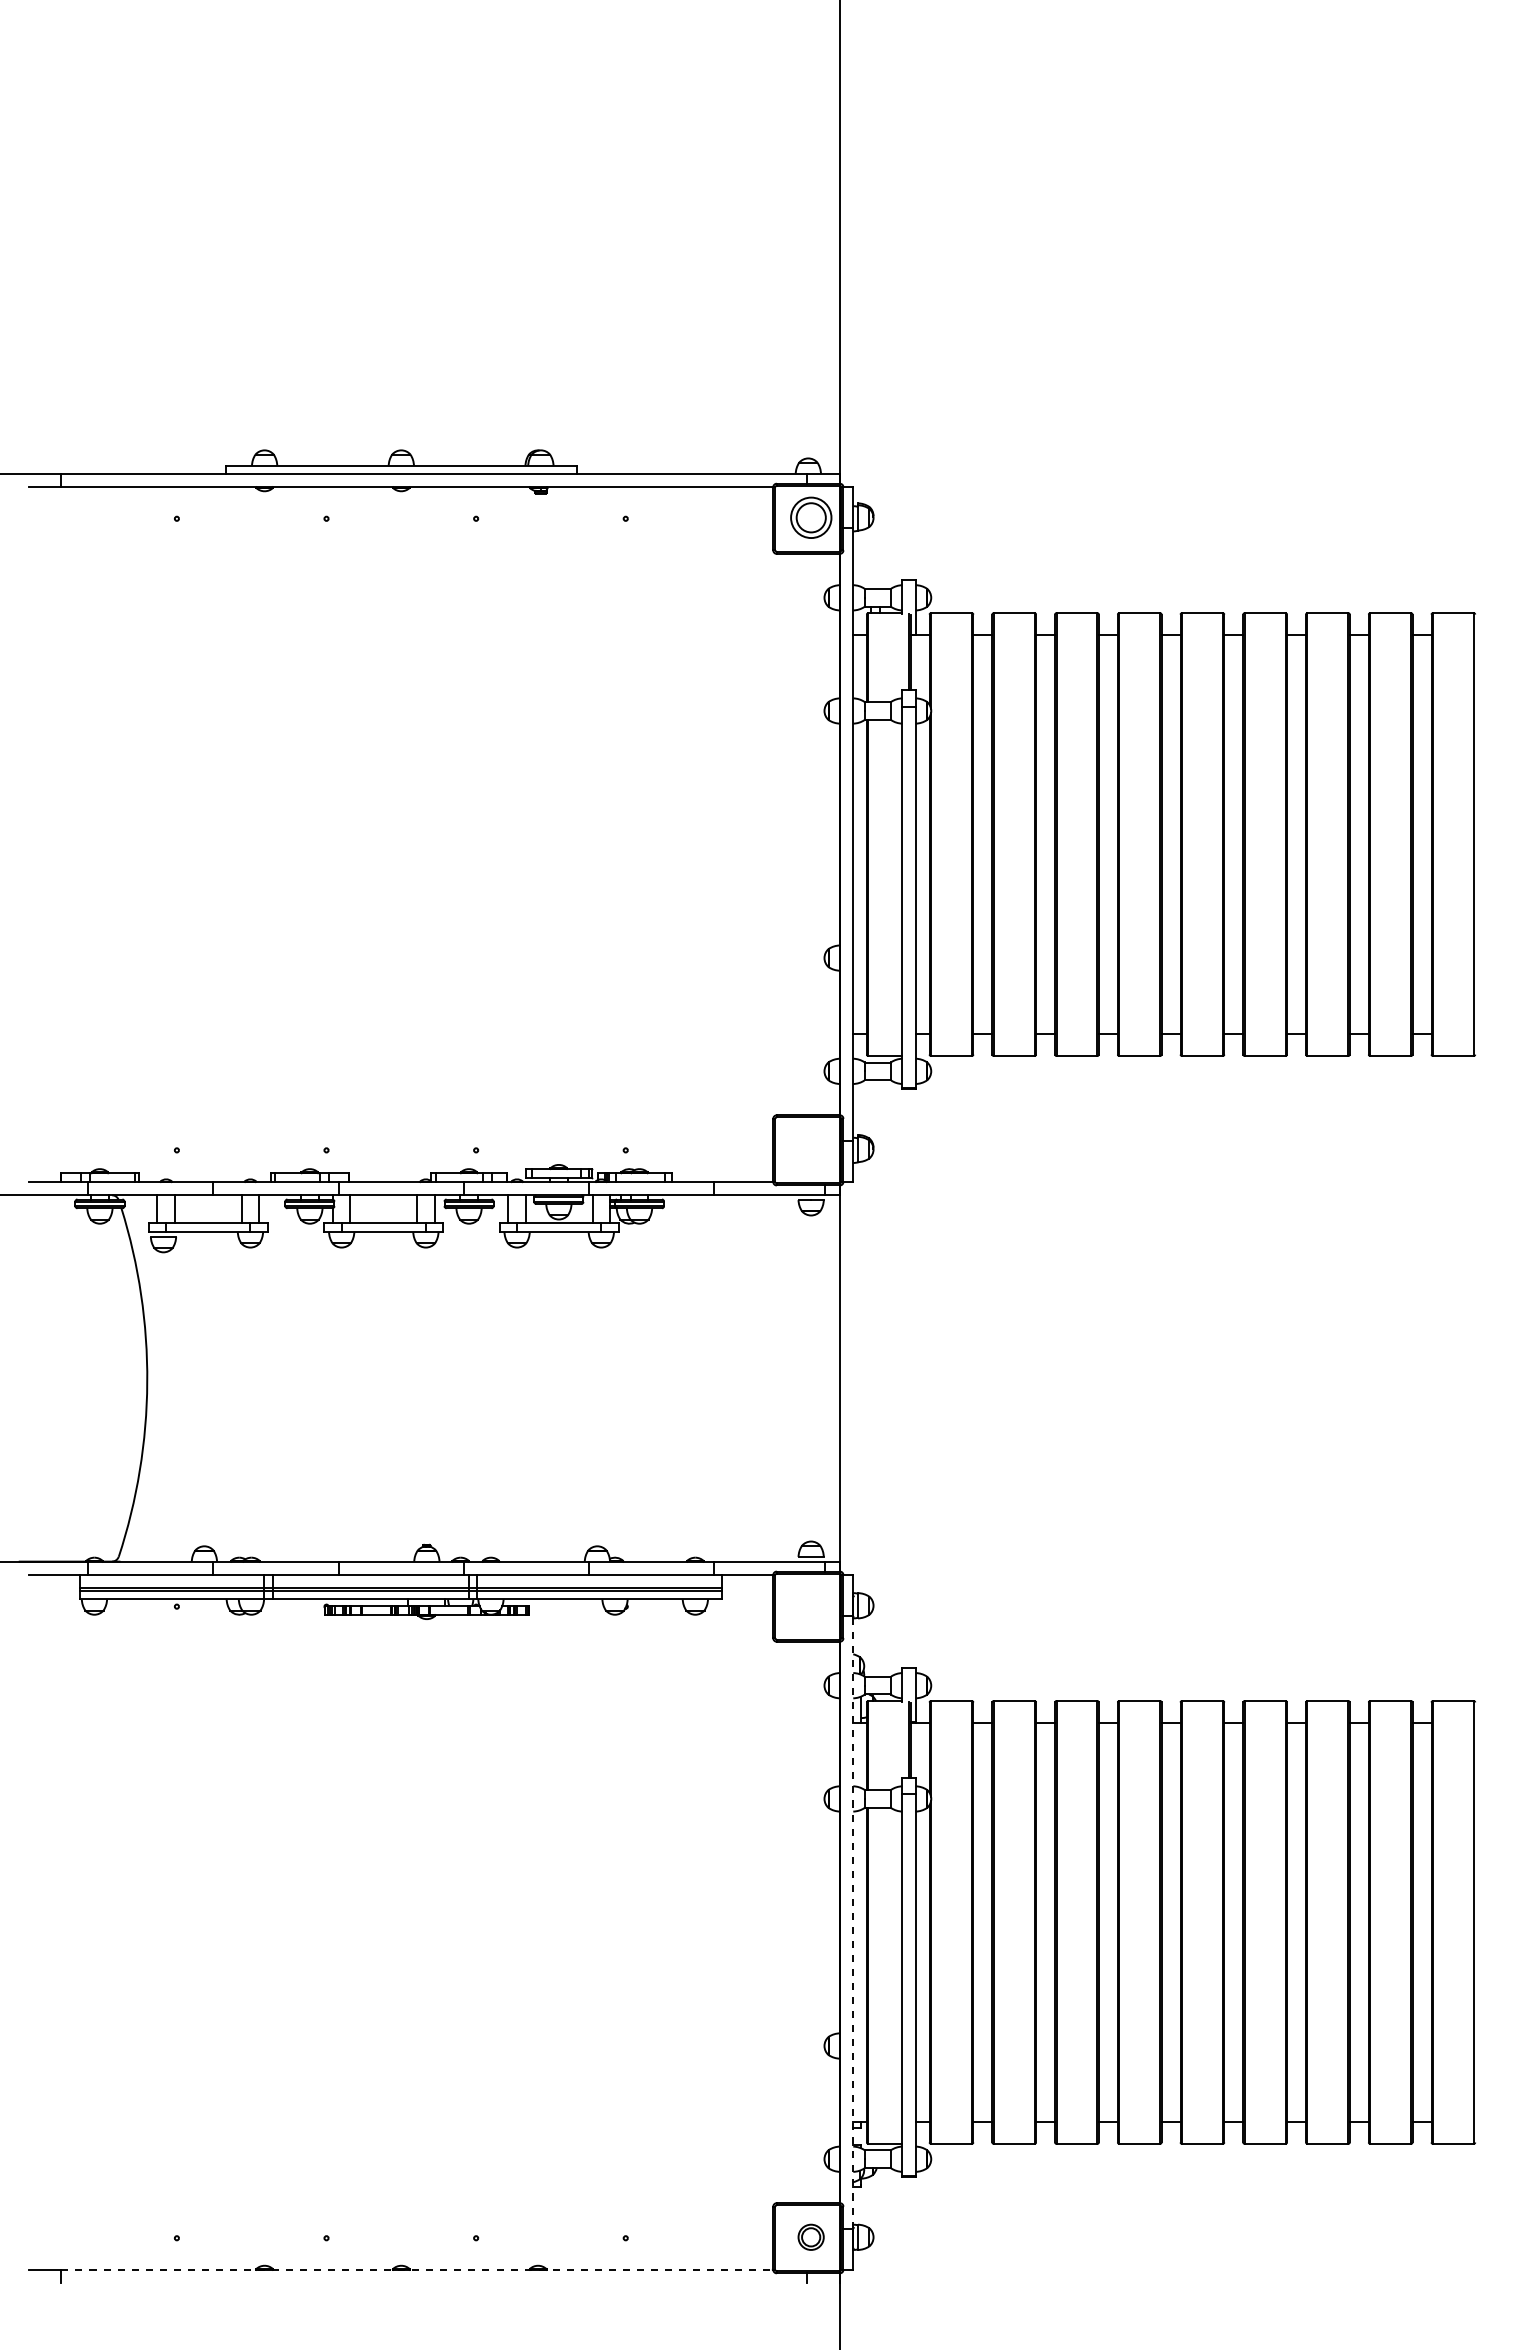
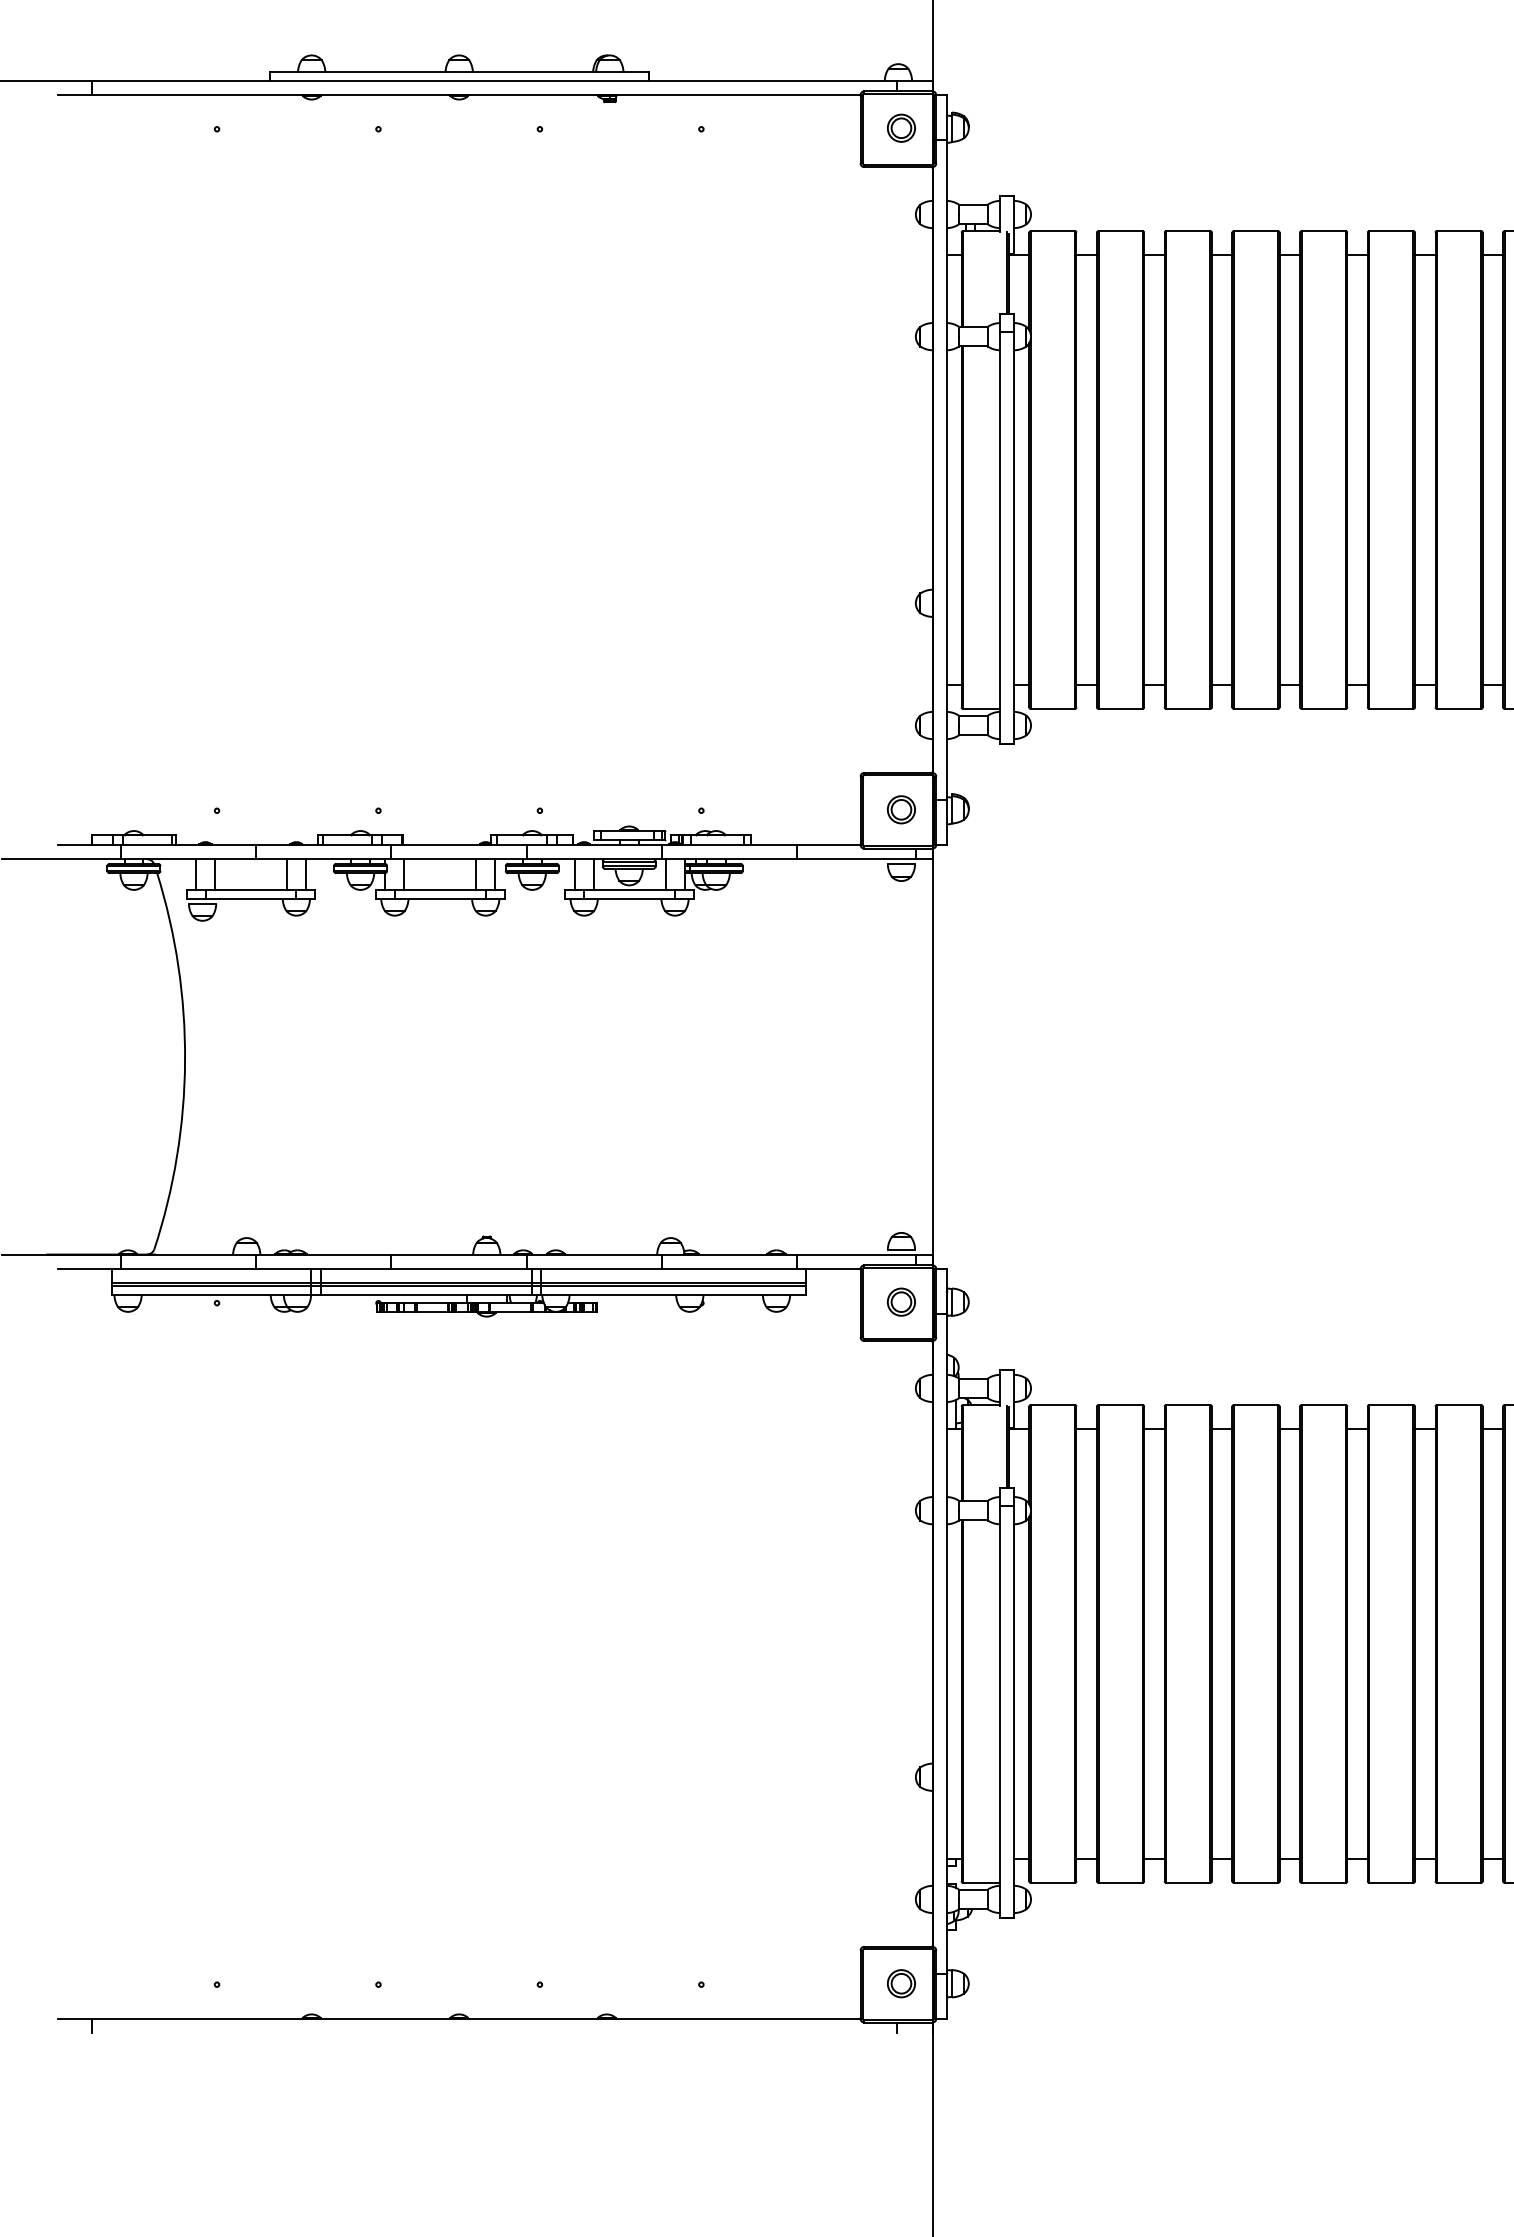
part: (810, 517) -> (900, 127), size x0.62
part: (810, 1149) -> (900, 809), added
part: (810, 1605) -> (900, 1301), added
line: (853, 1922) -> (947, 1643), dashed -> solid
line: (417, 2269) -> (476, 2018), dashed -> solid

